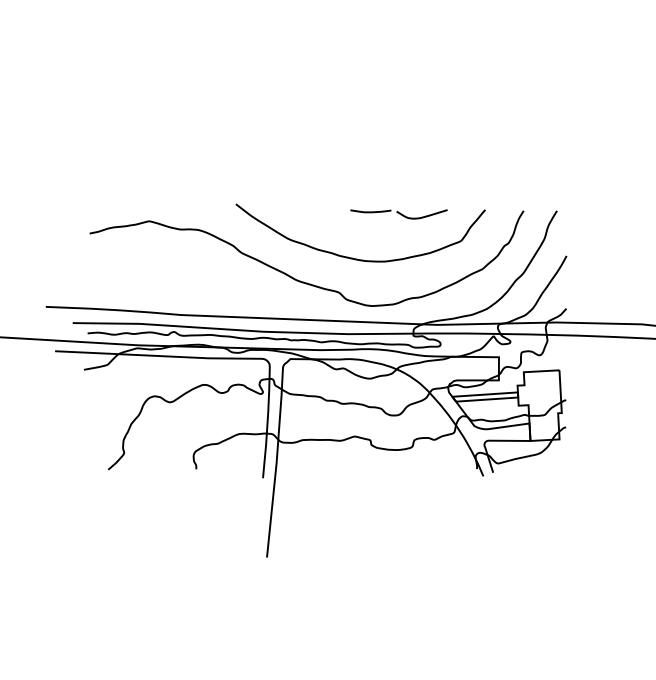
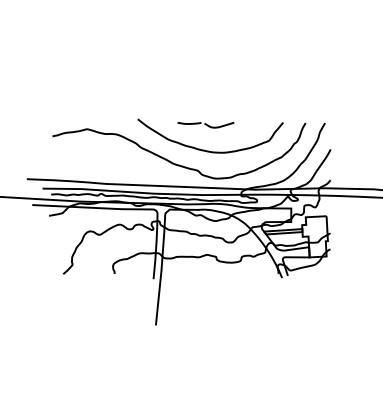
part: (398, 214) -> (205, 125), moved

